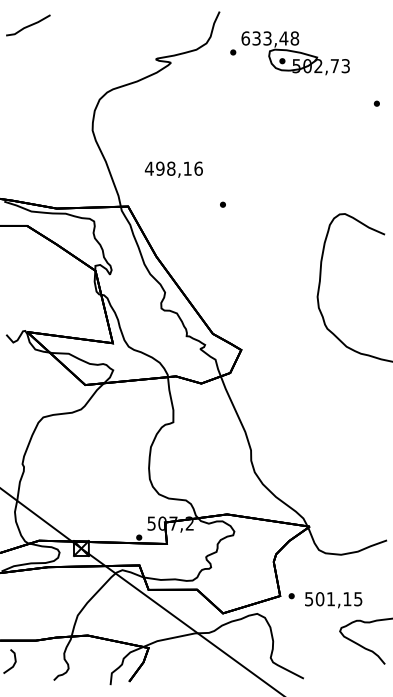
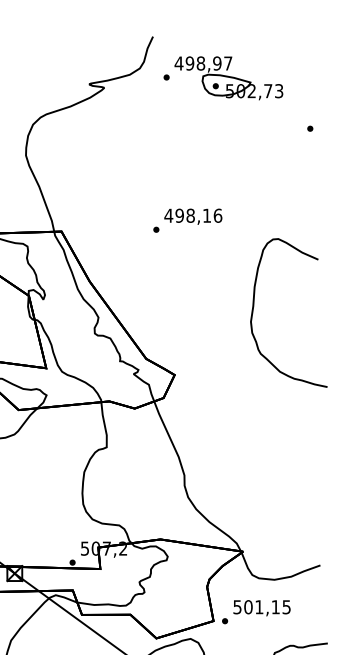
text: (270, 38) -> (203, 63), 633,48 -> 498,97
text: (173, 169) -> (192, 216), moved
text: (333, 600) -> (261, 608), moved

